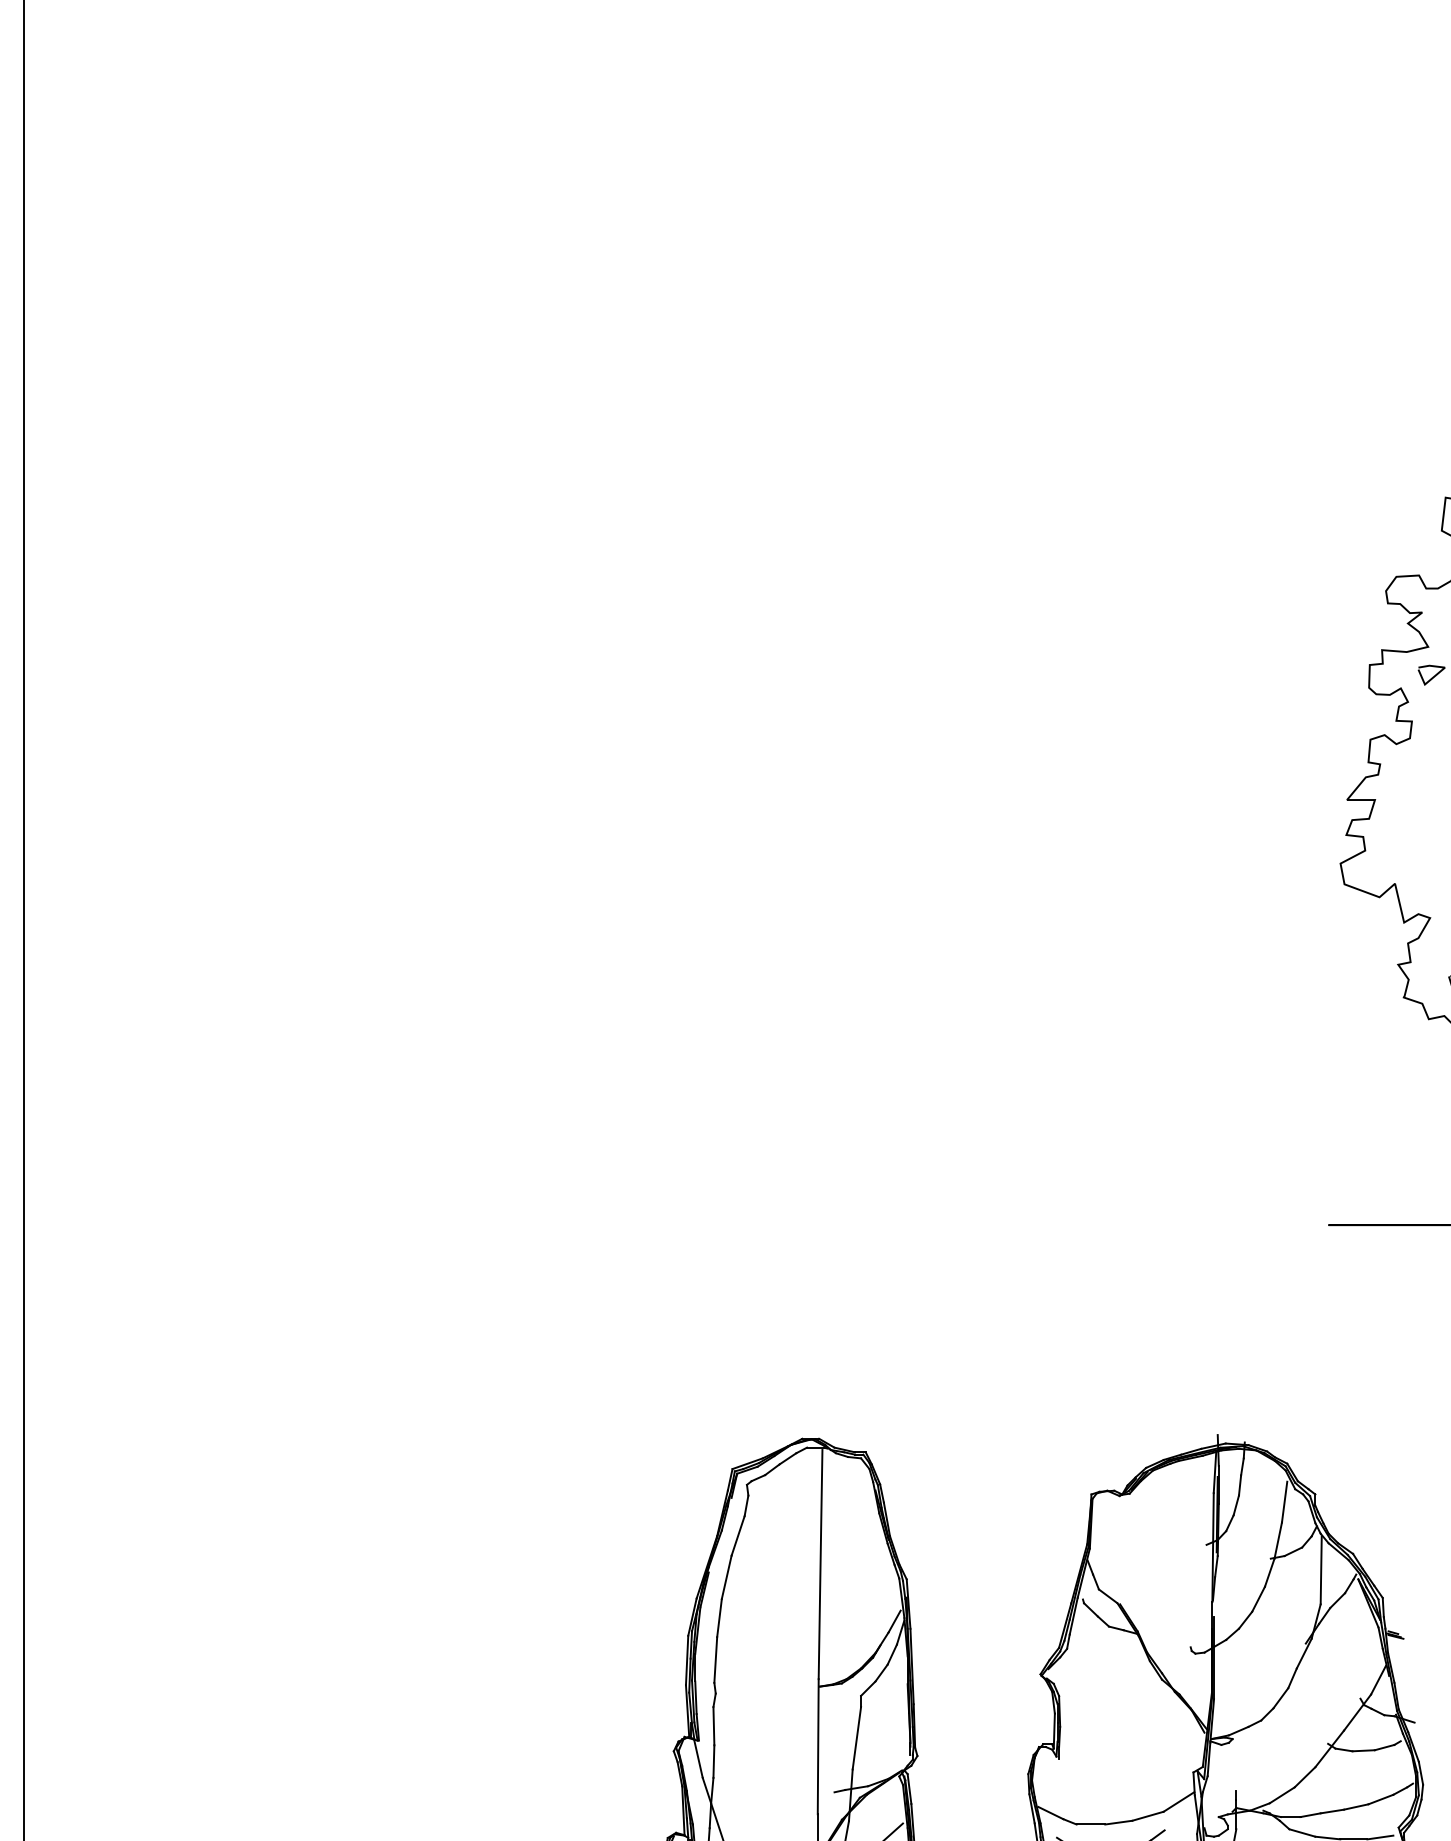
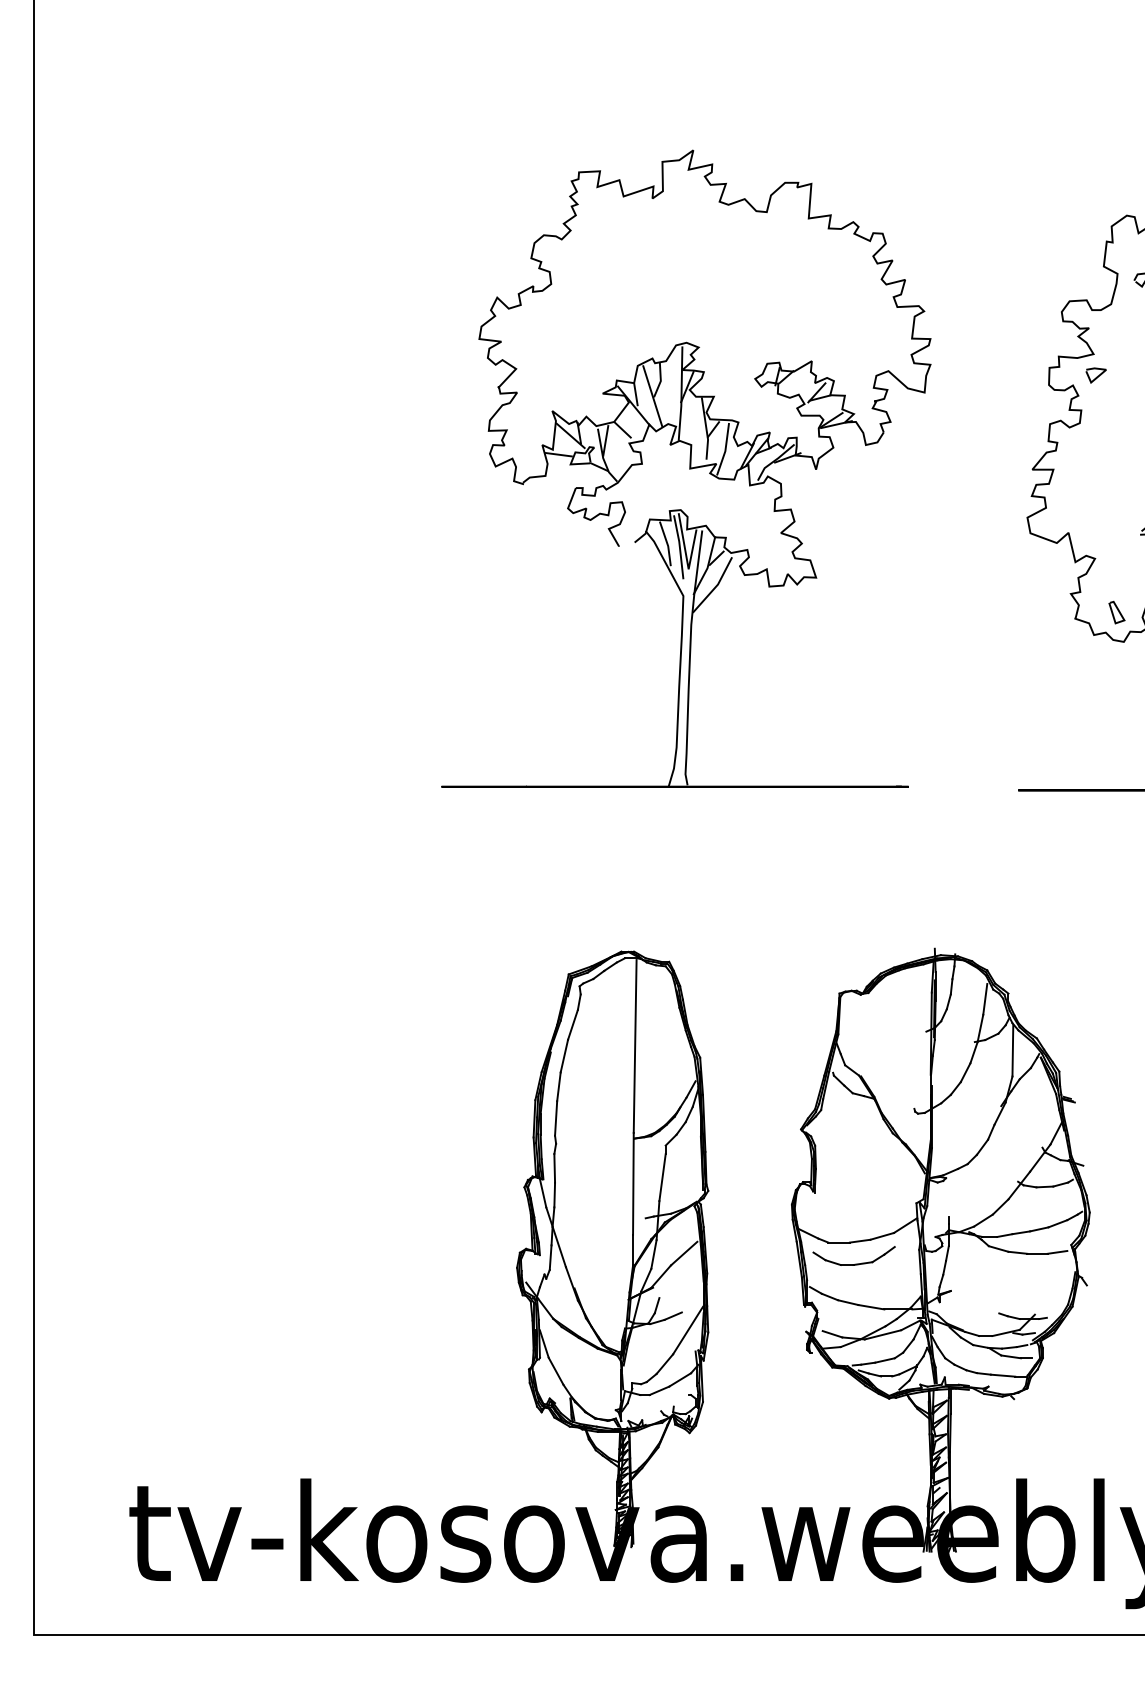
part: (888, 798) -> (686, 468), added

